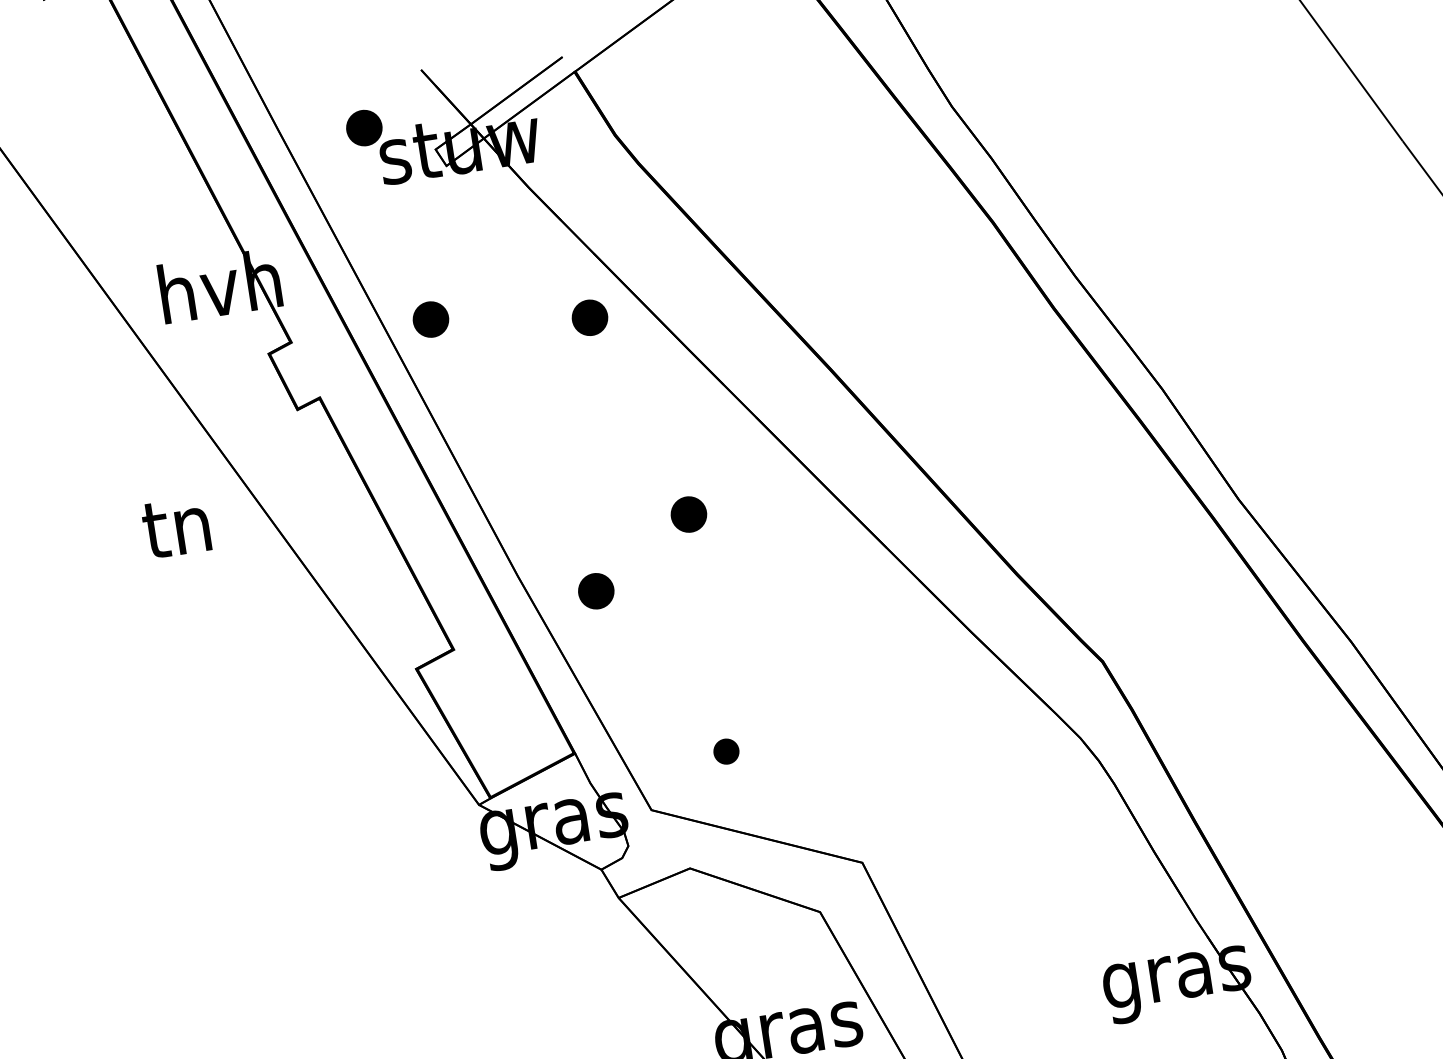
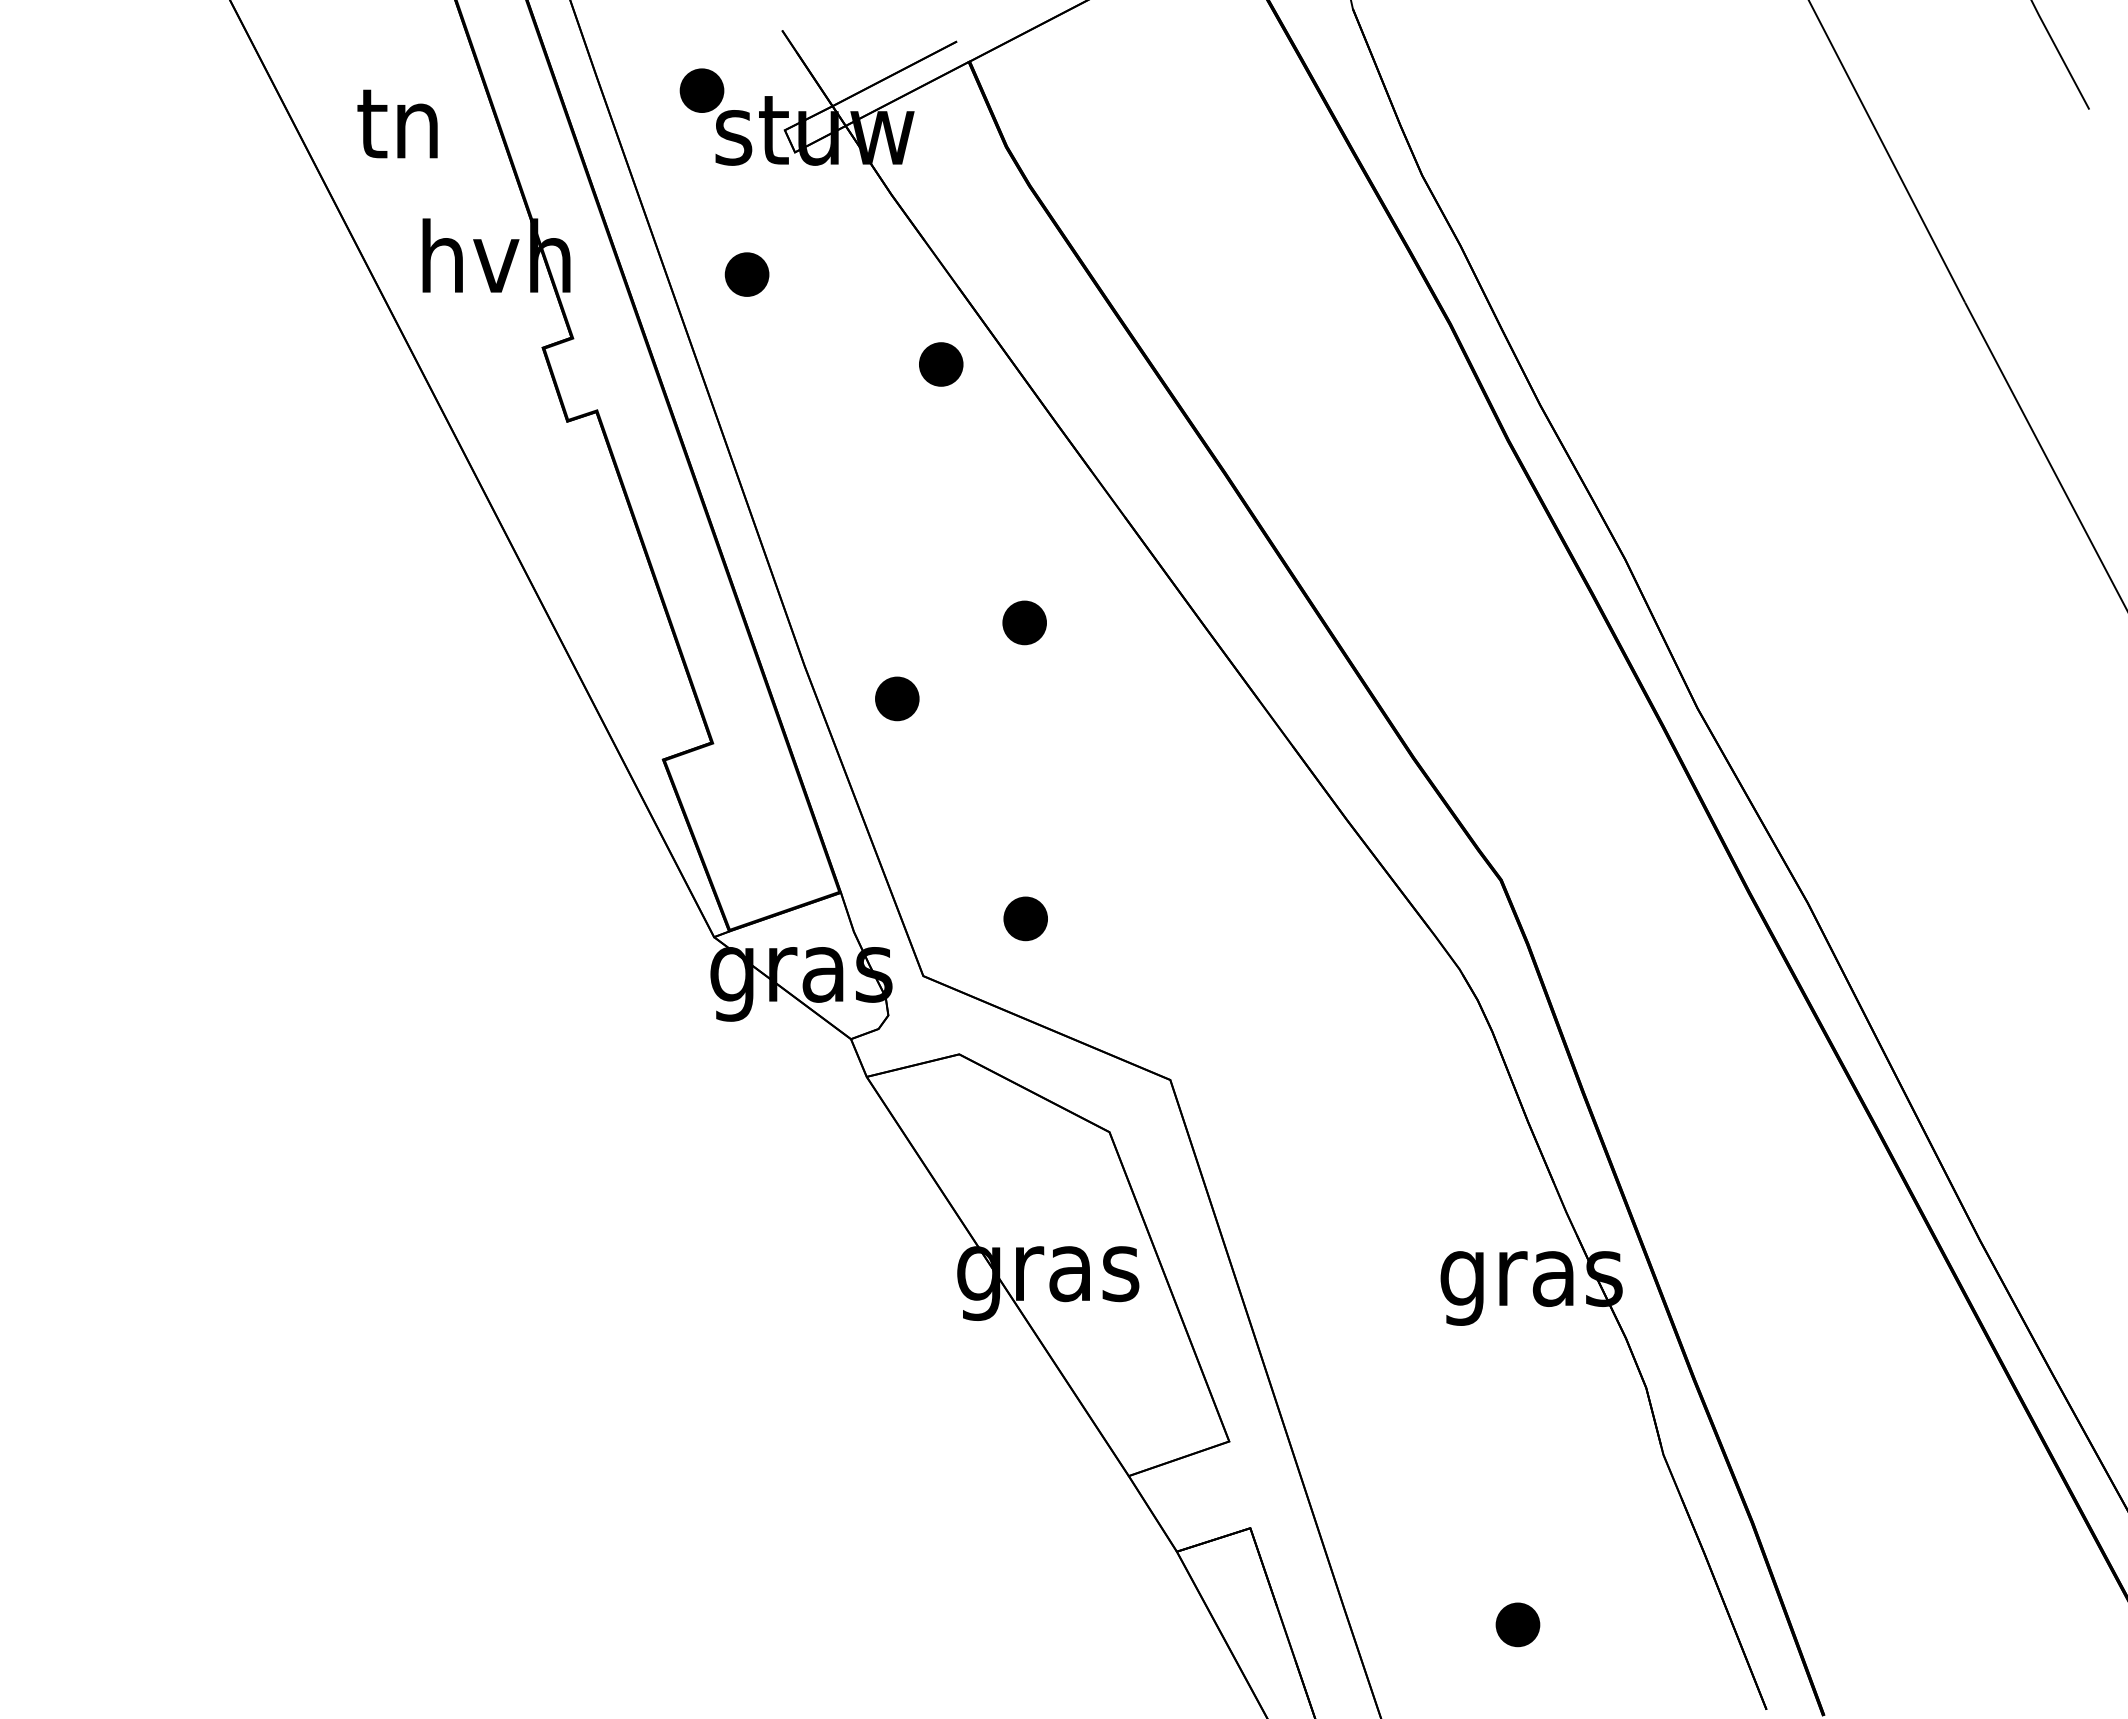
part: (430, 319) -> (746, 274), moved
text: (176, 527) -> (397, 123), moved
part: (726, 751) -> (1025, 918), size x1.43

